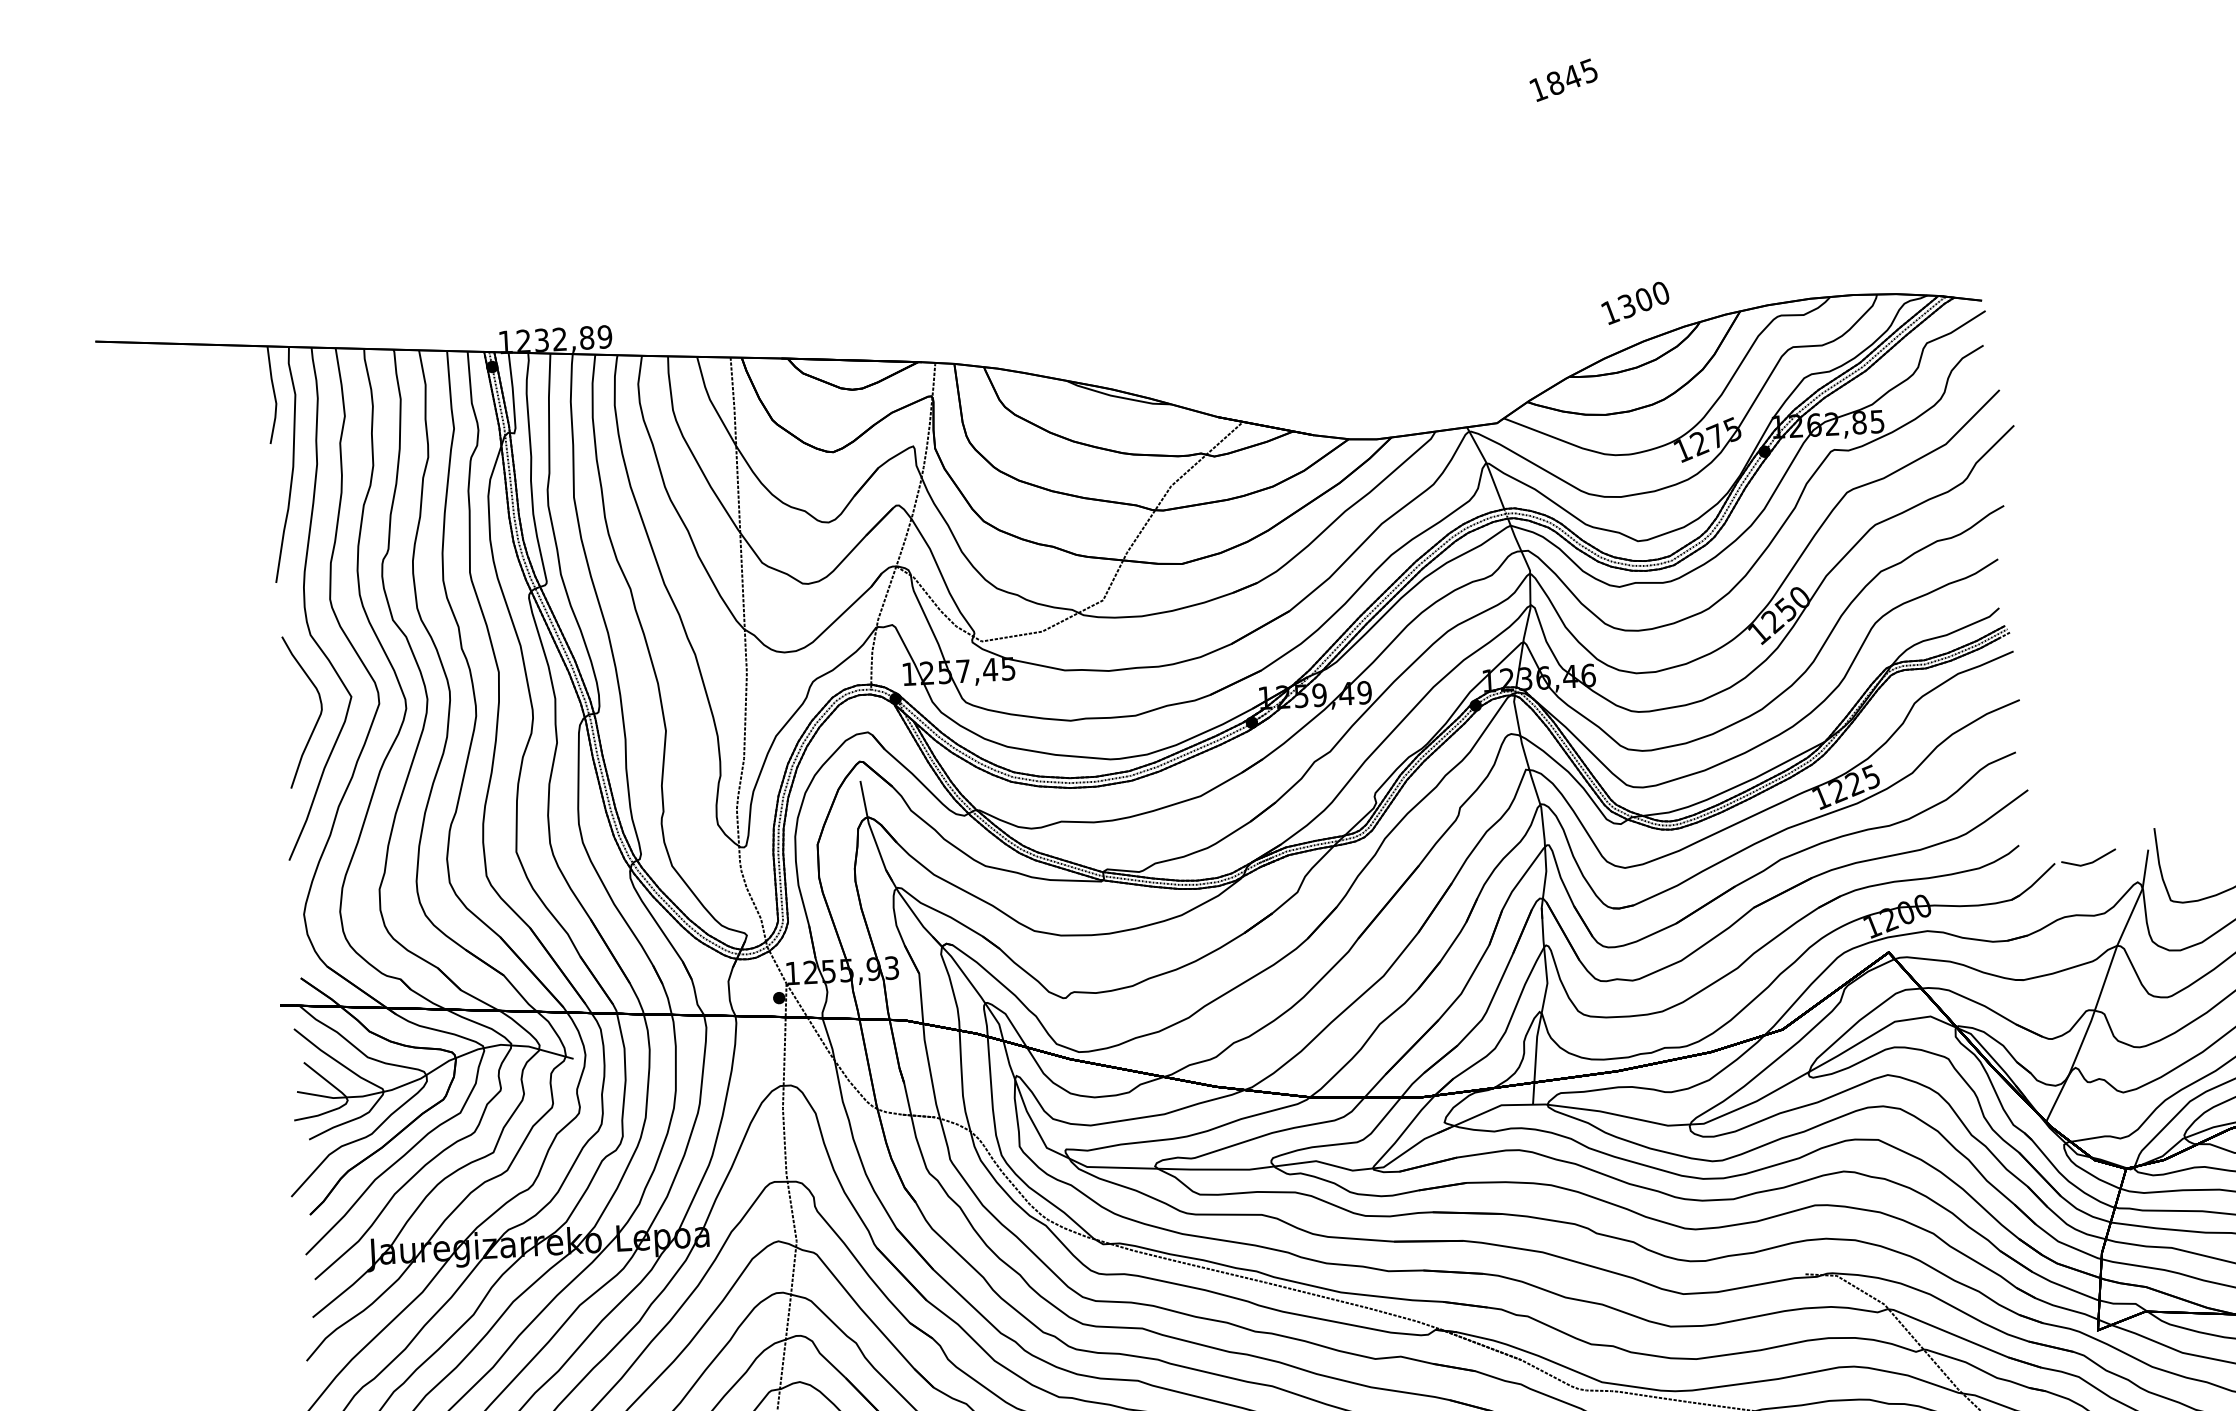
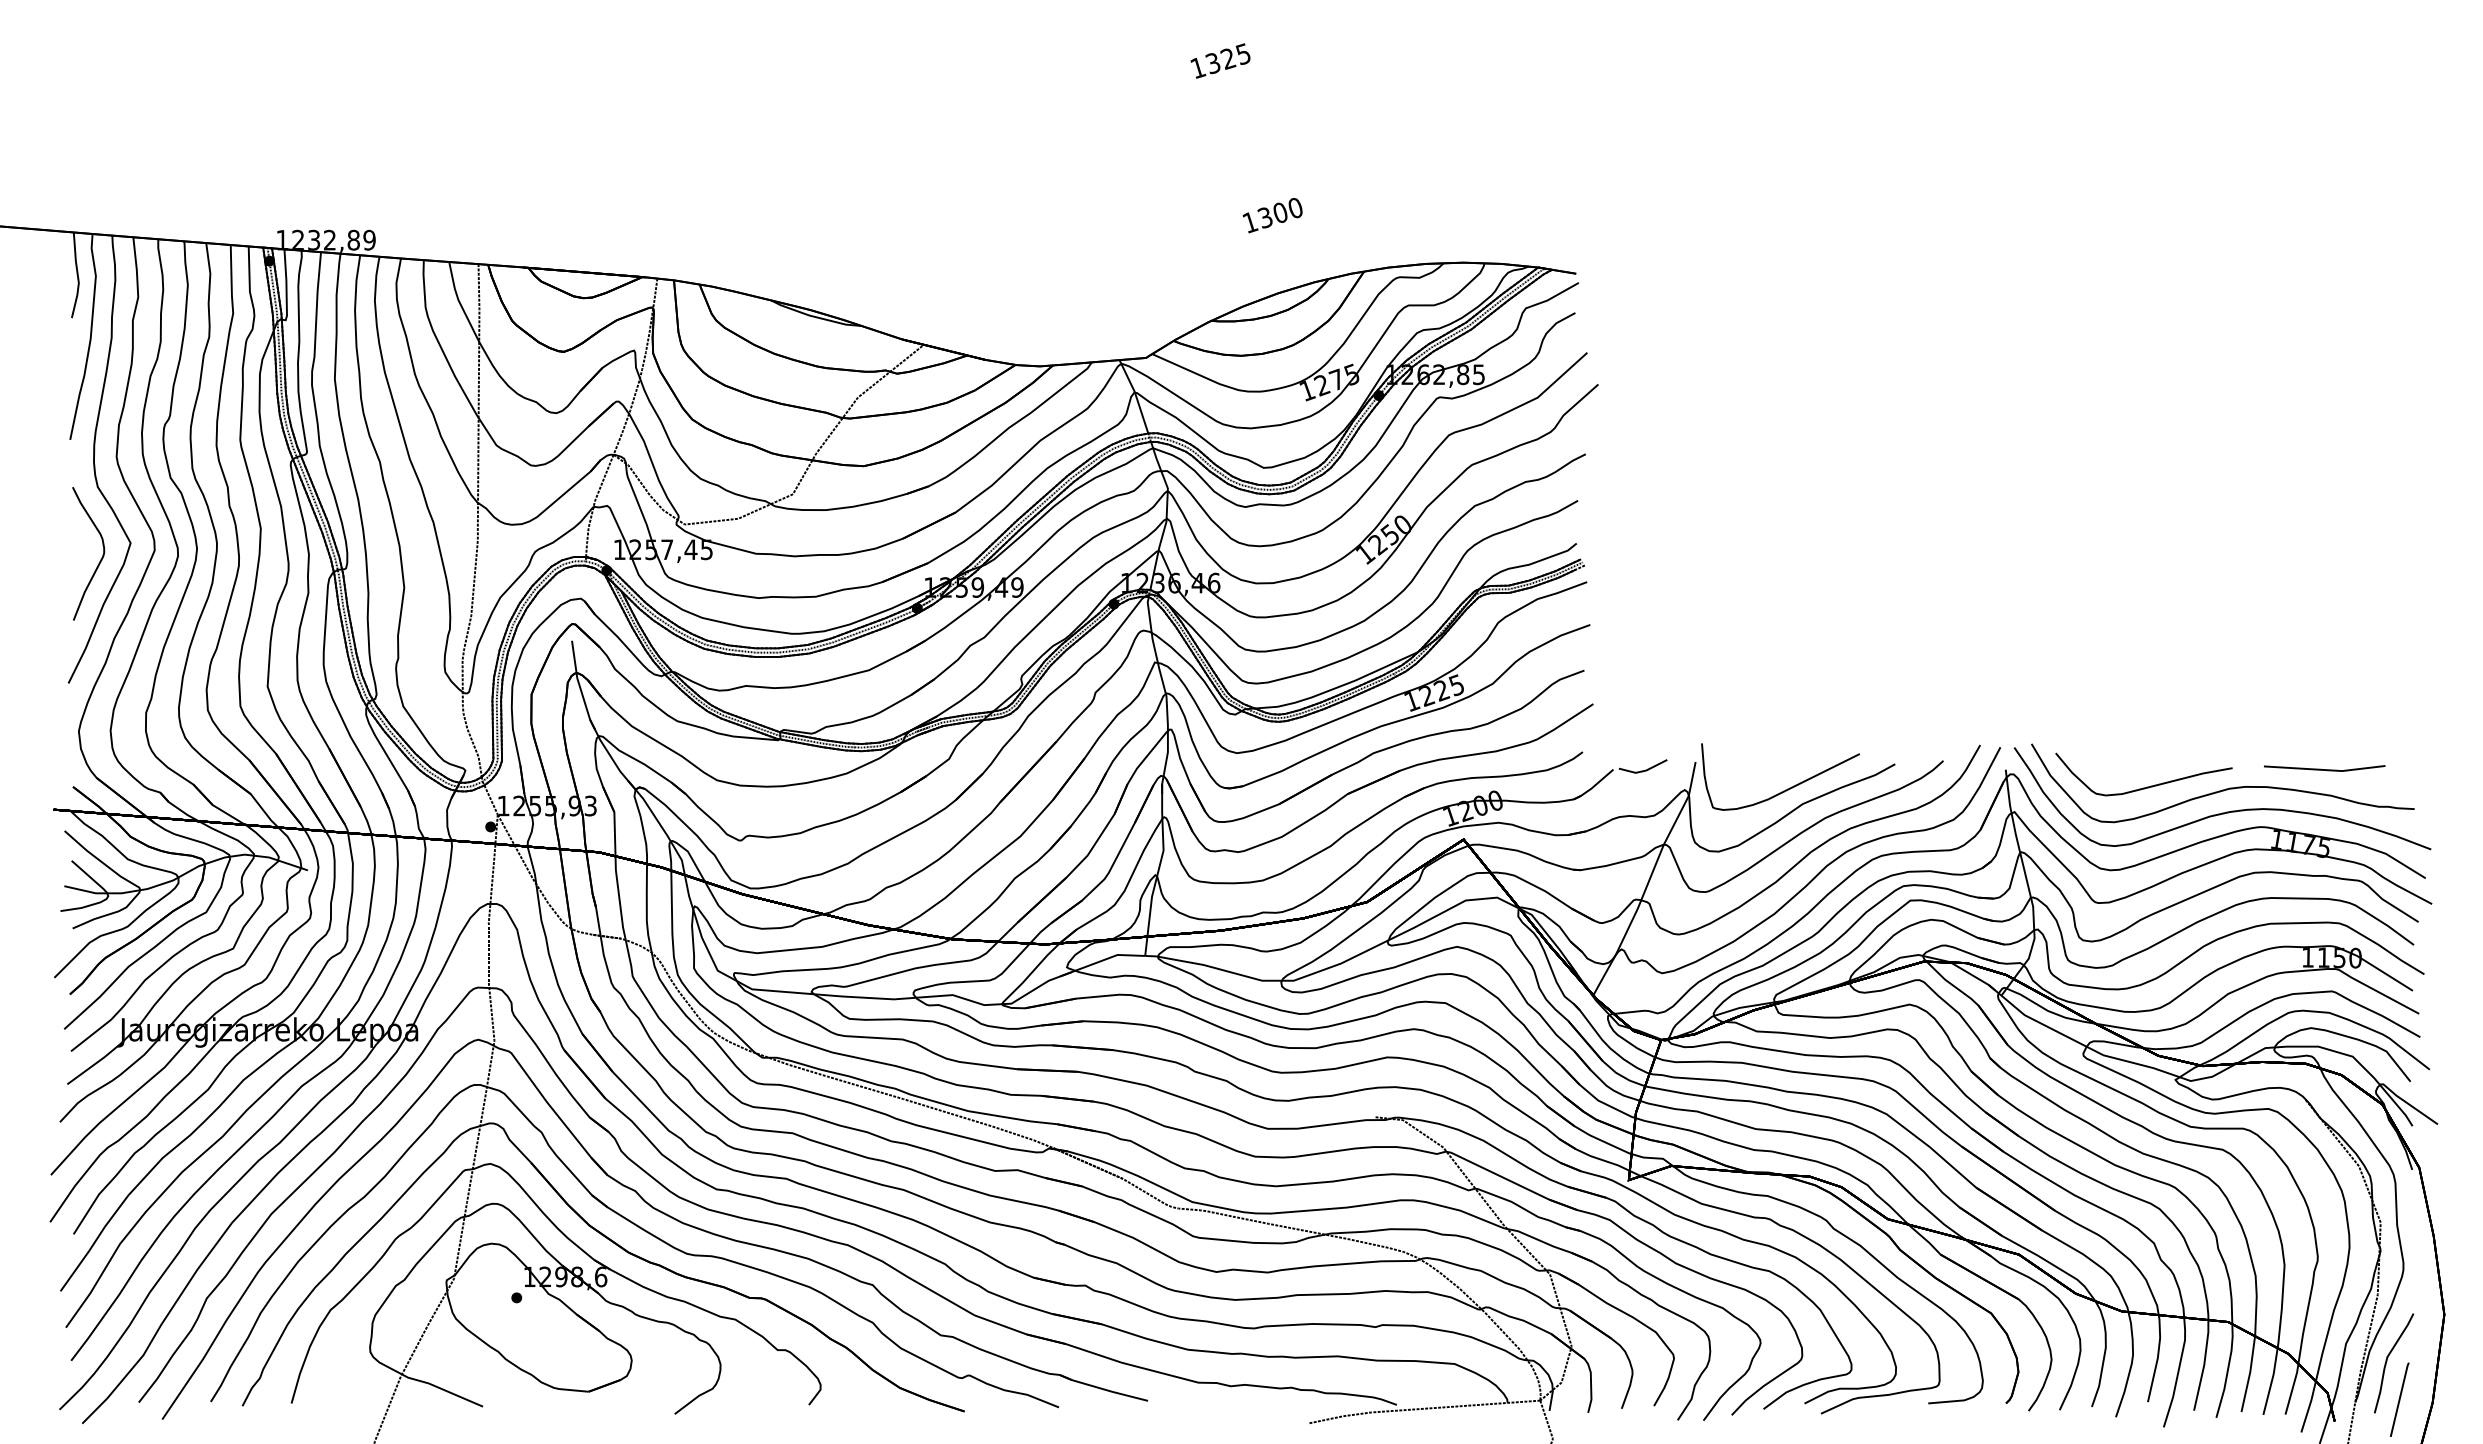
text: (1563, 80) -> (1220, 61), 1845 -> 1325
text: (1635, 303) -> (1272, 215), moved

